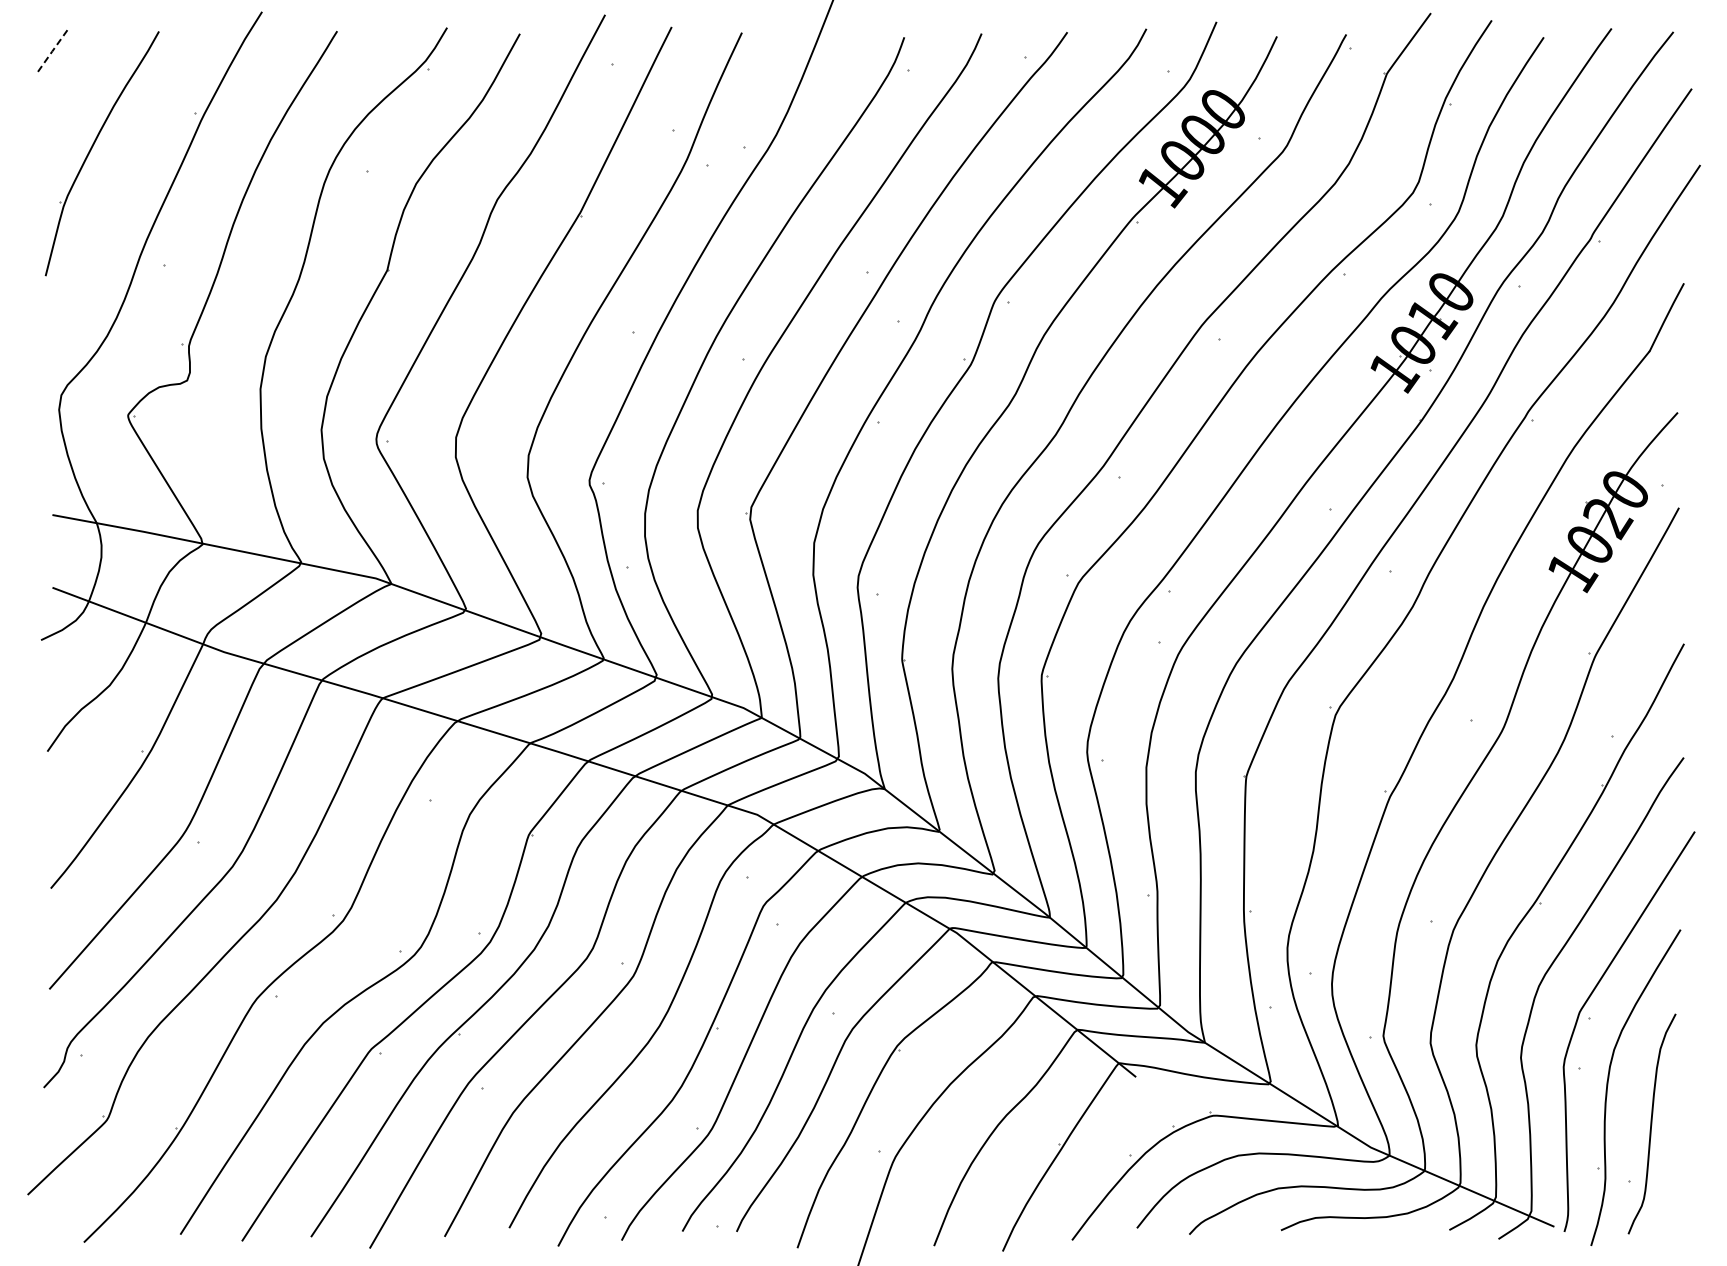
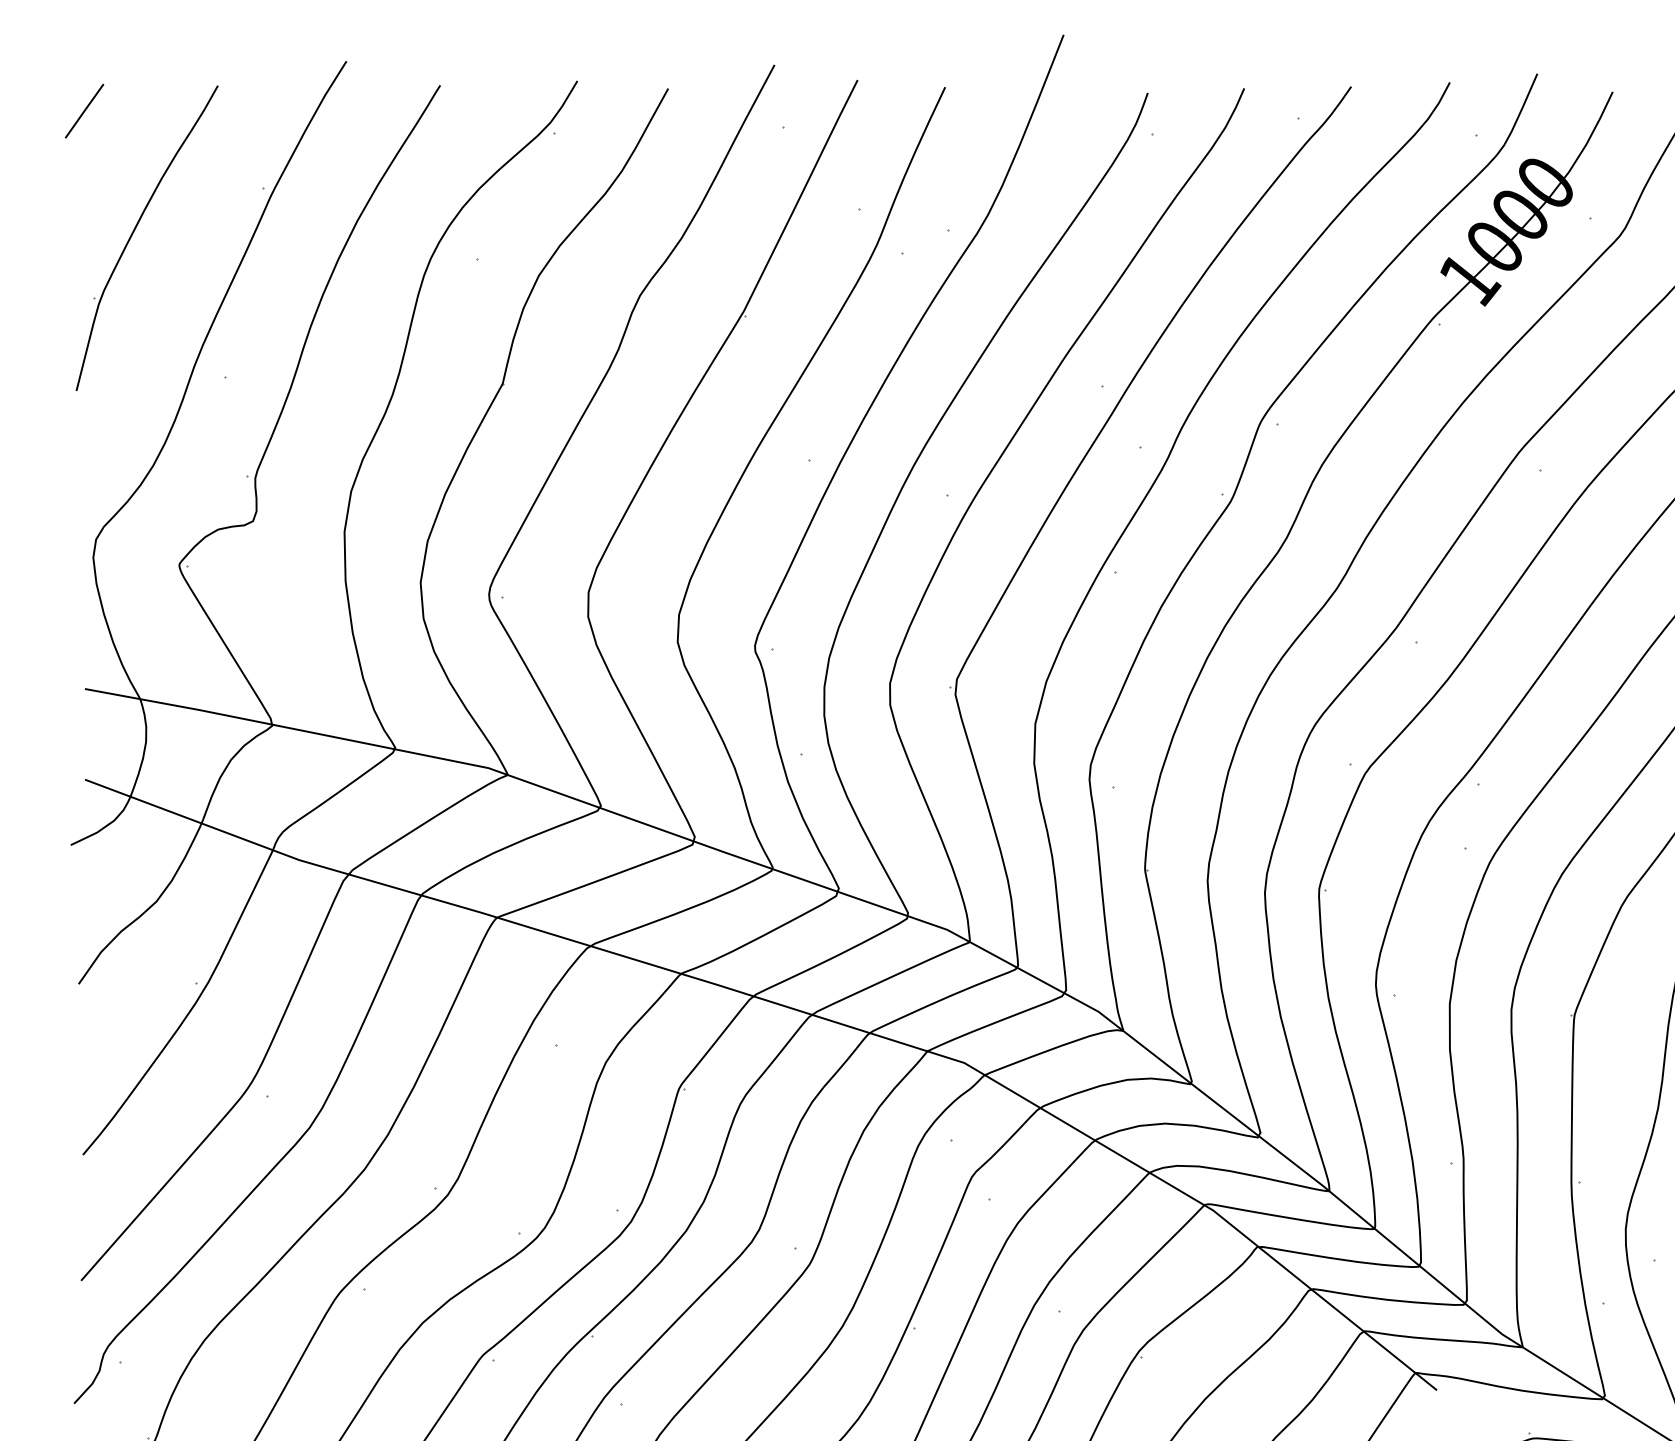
line: (52, 51) -> (85, 110), dashed -> solid

